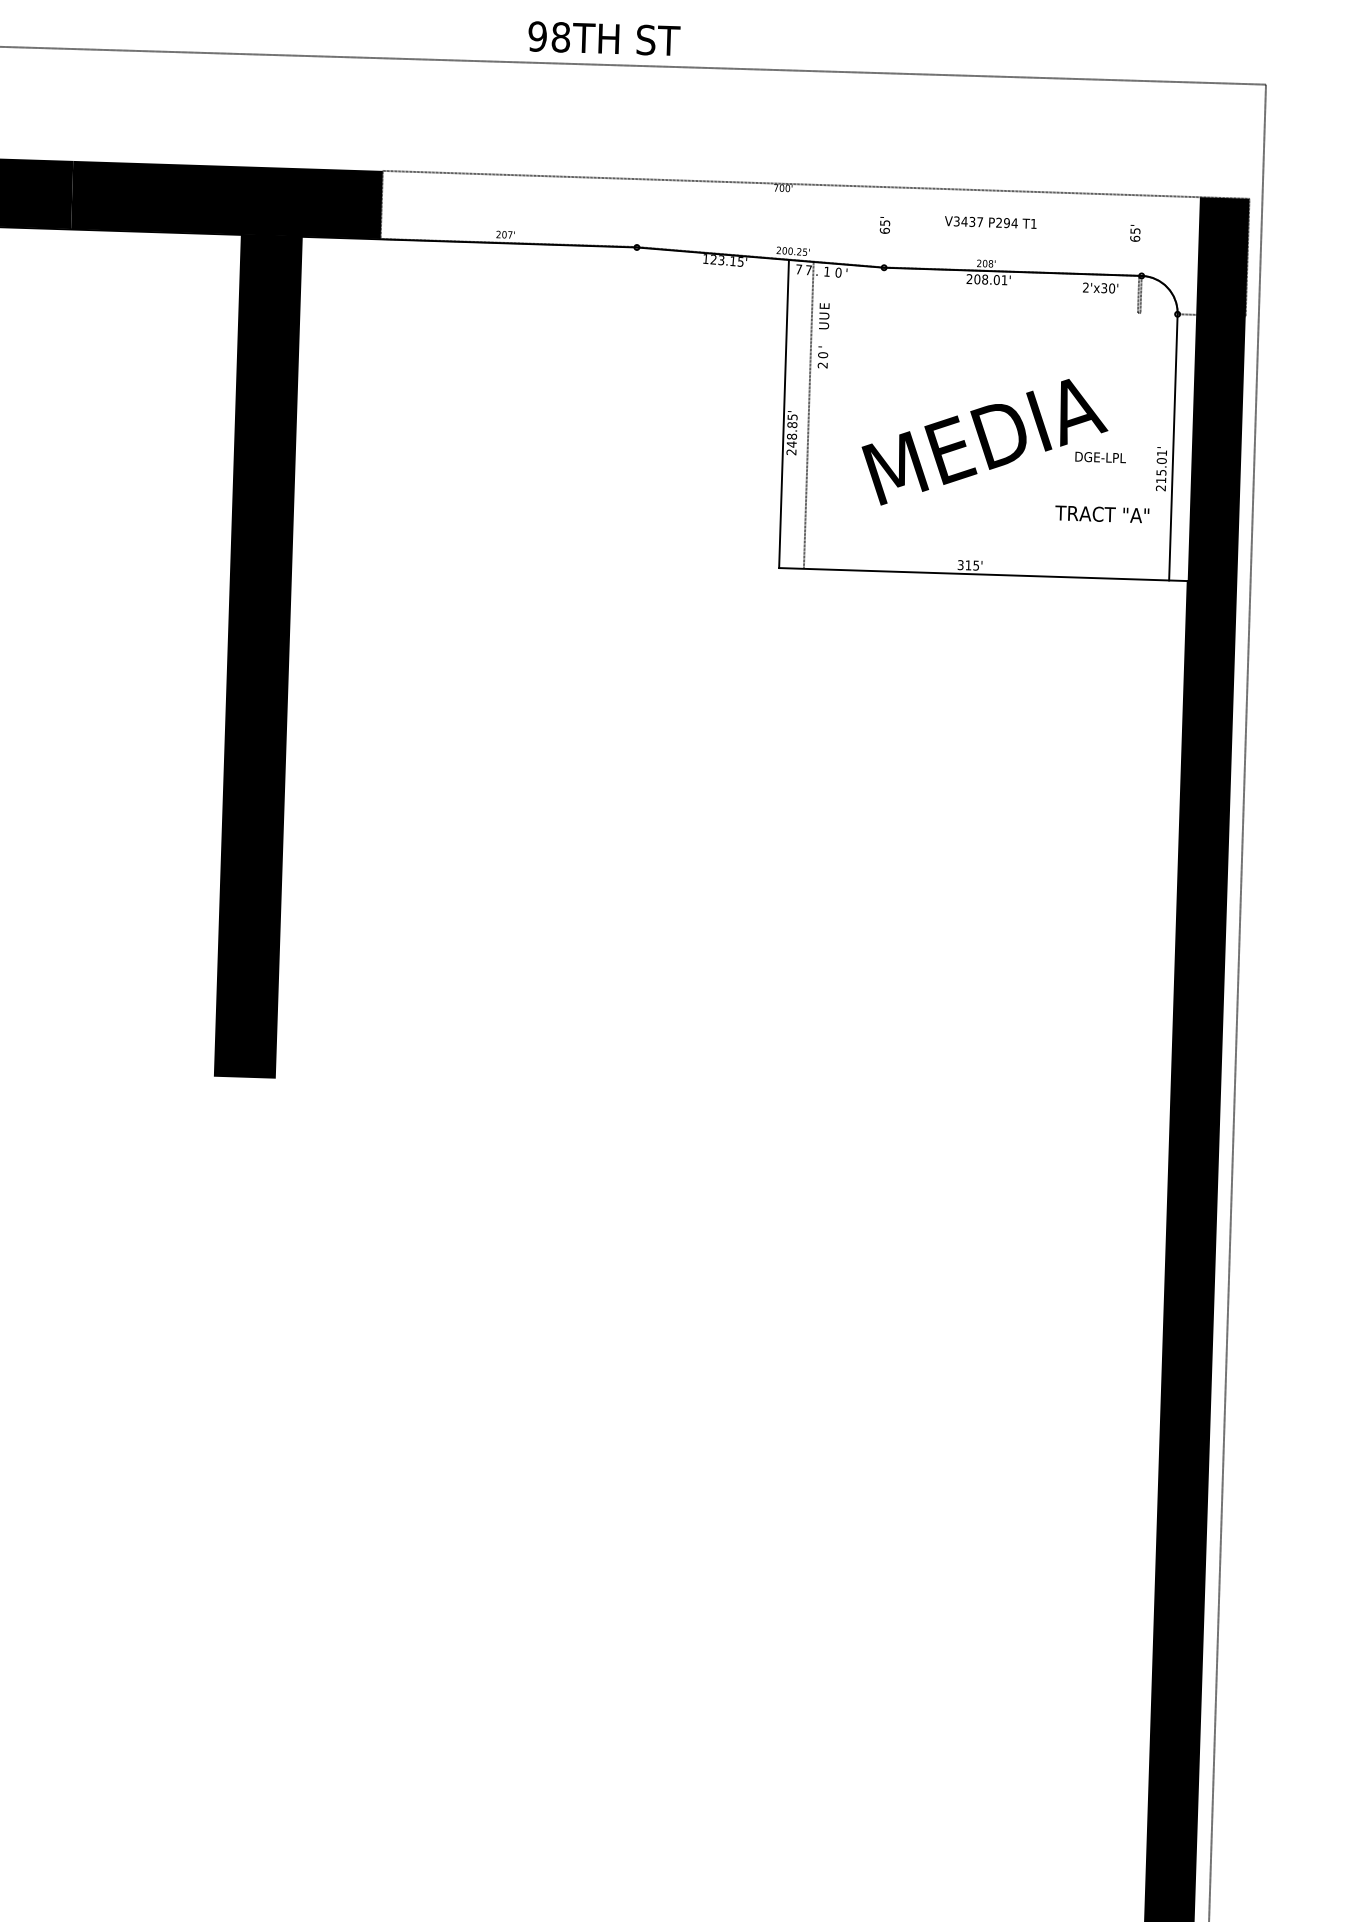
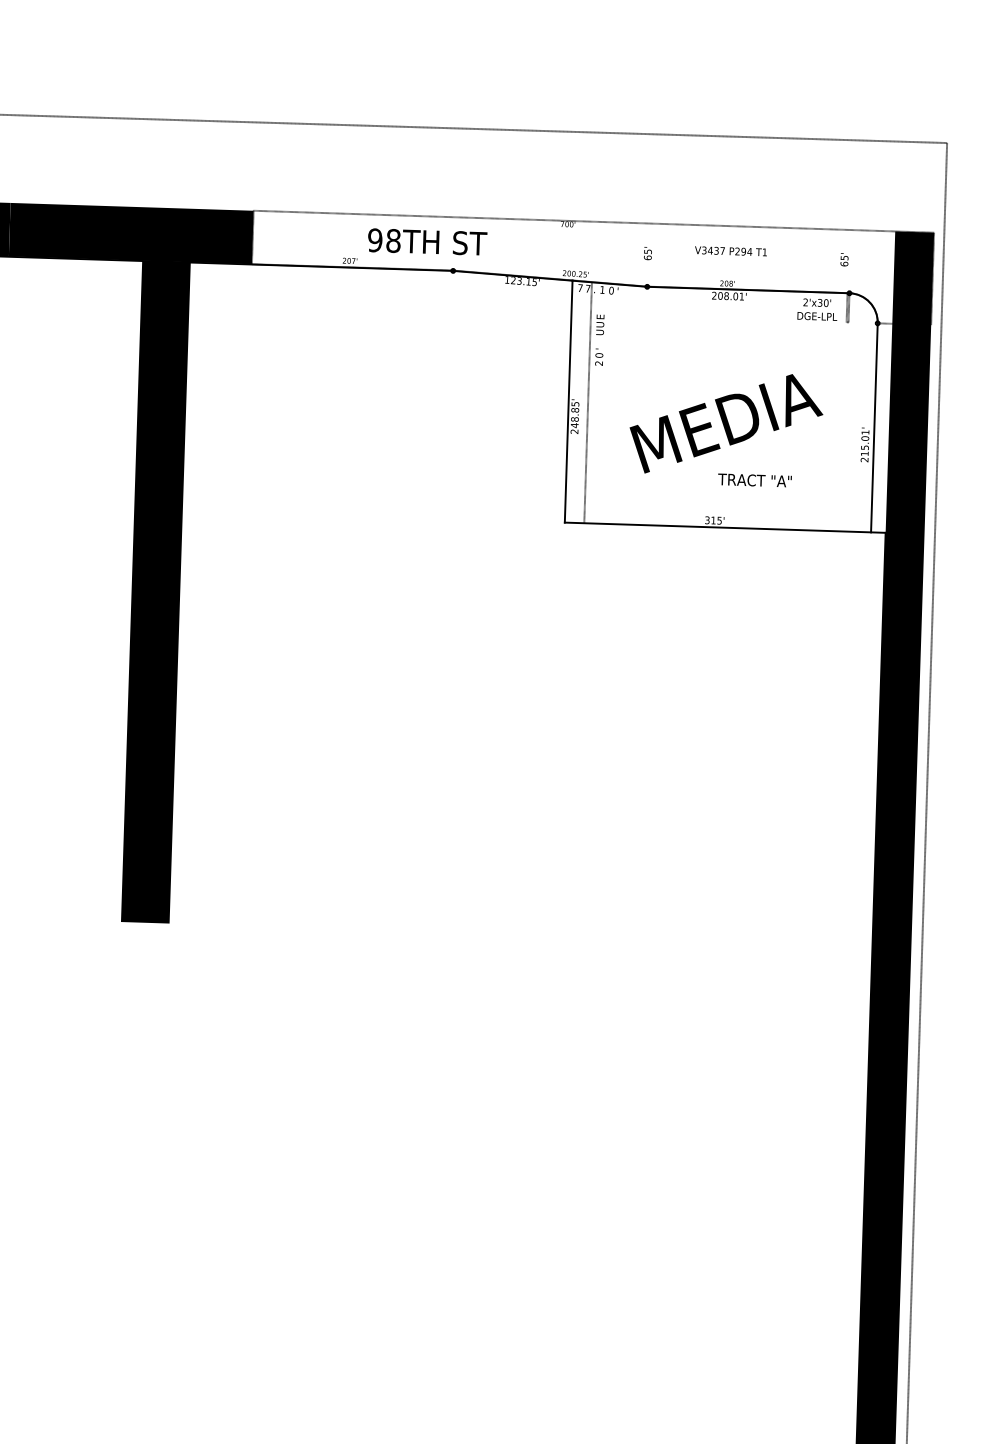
text: (604, 38) -> (427, 241), moved
text: (1100, 457) -> (817, 316), moved
text: (1102, 514) -> (755, 480), moved

